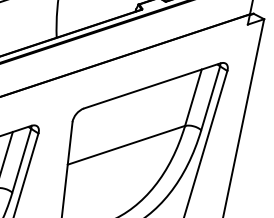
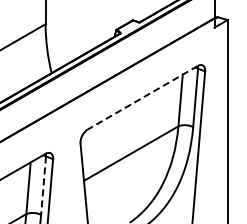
line: (151, 85) -> (142, 97), solid -> dashed
line: (21, 161) -> (43, 186), solid -> dashed

